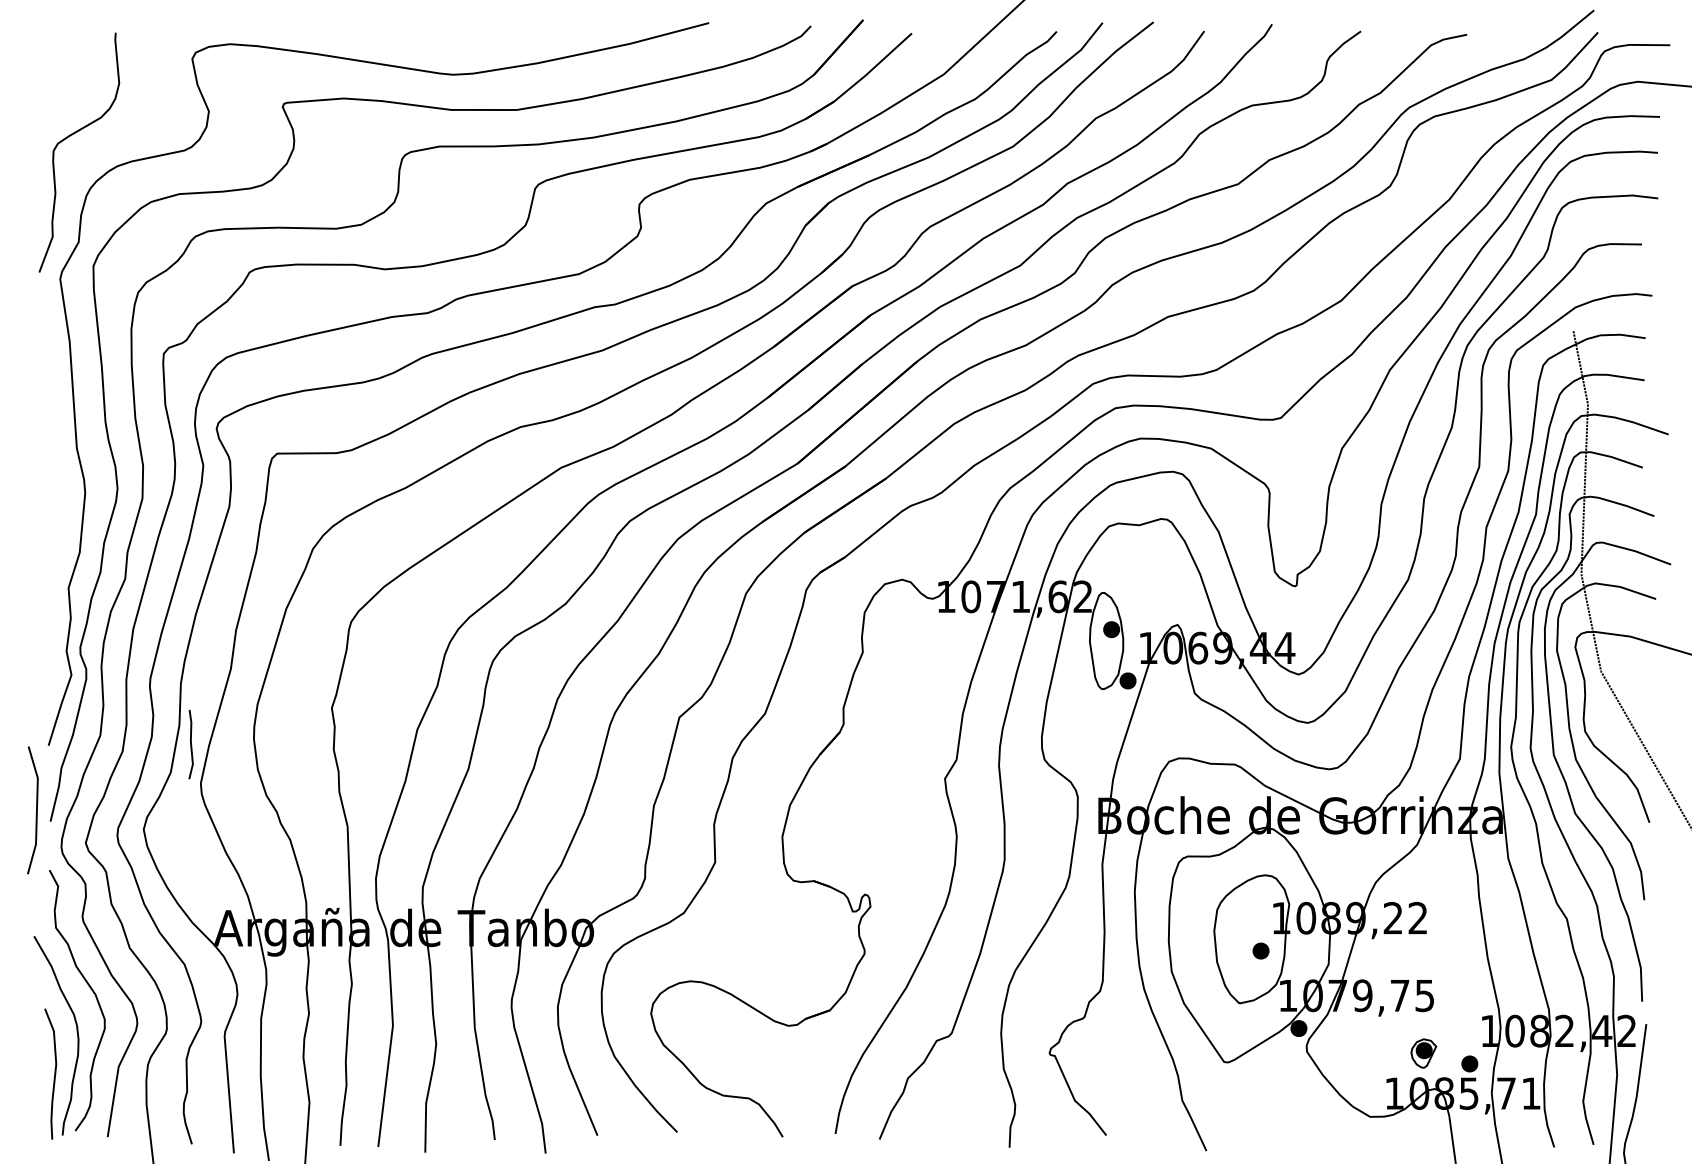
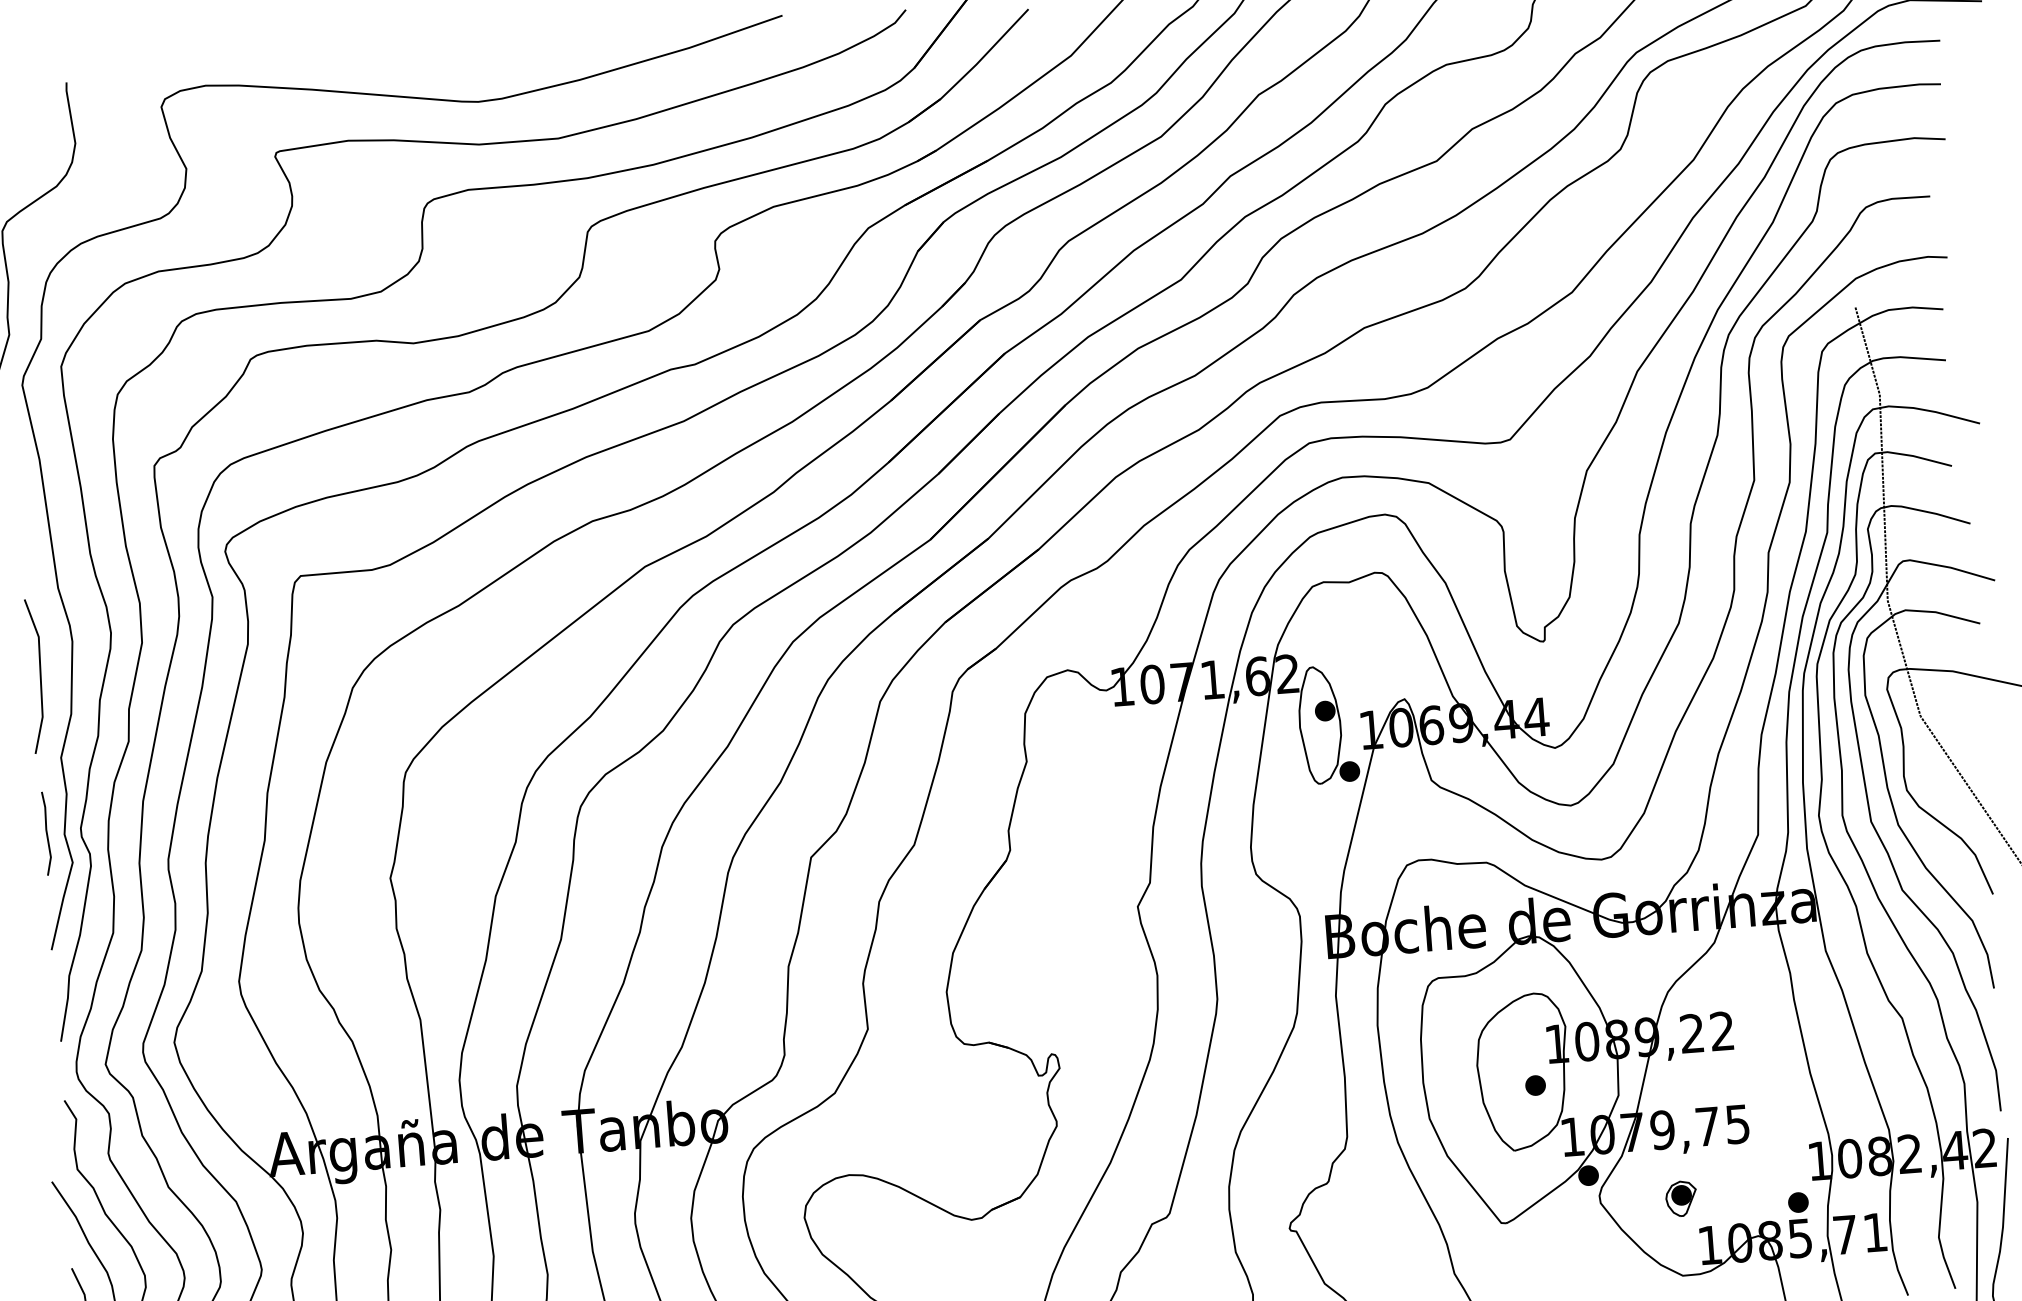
line: (190, 744) -> (46, 833), moved
line: (36, 810) -> (40, 676), moved
part: (1423, 1053) -> (1681, 1198), moved

